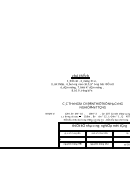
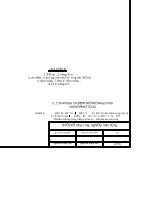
part: (82, 83) -> (59, 76), moved

